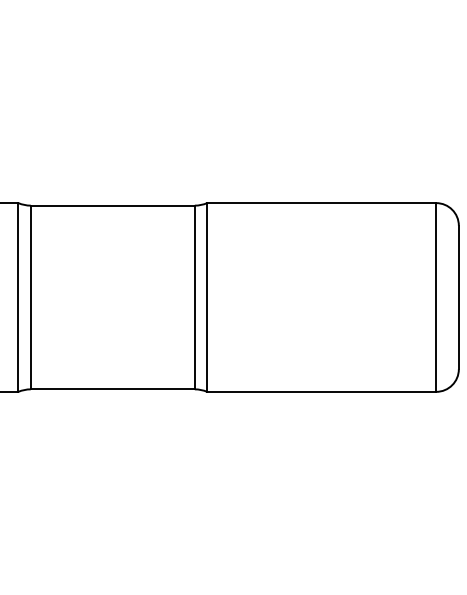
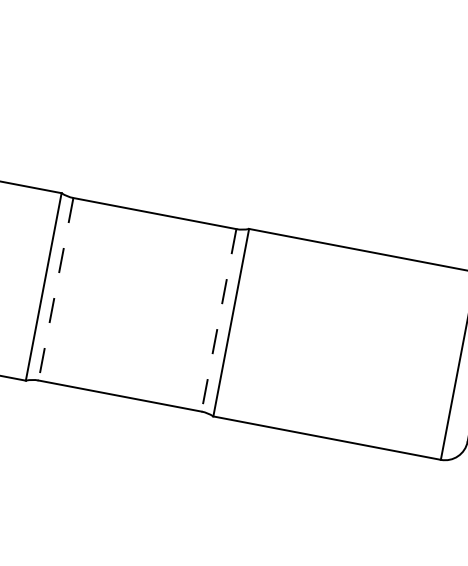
line: (30, 297) -> (55, 289), solid -> dashed
line: (194, 297) -> (218, 320), solid -> dashed

